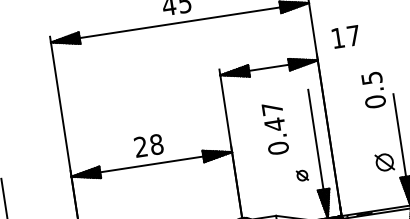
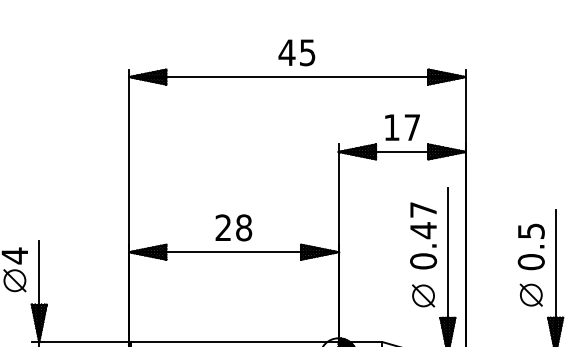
text: (346, 36) -> (402, 127), moved
text: (373, 90) -> (530, 246), moved
text: (275, 128) -> (423, 235), moved
part: (302, 175) -> (423, 295), size x1.67

